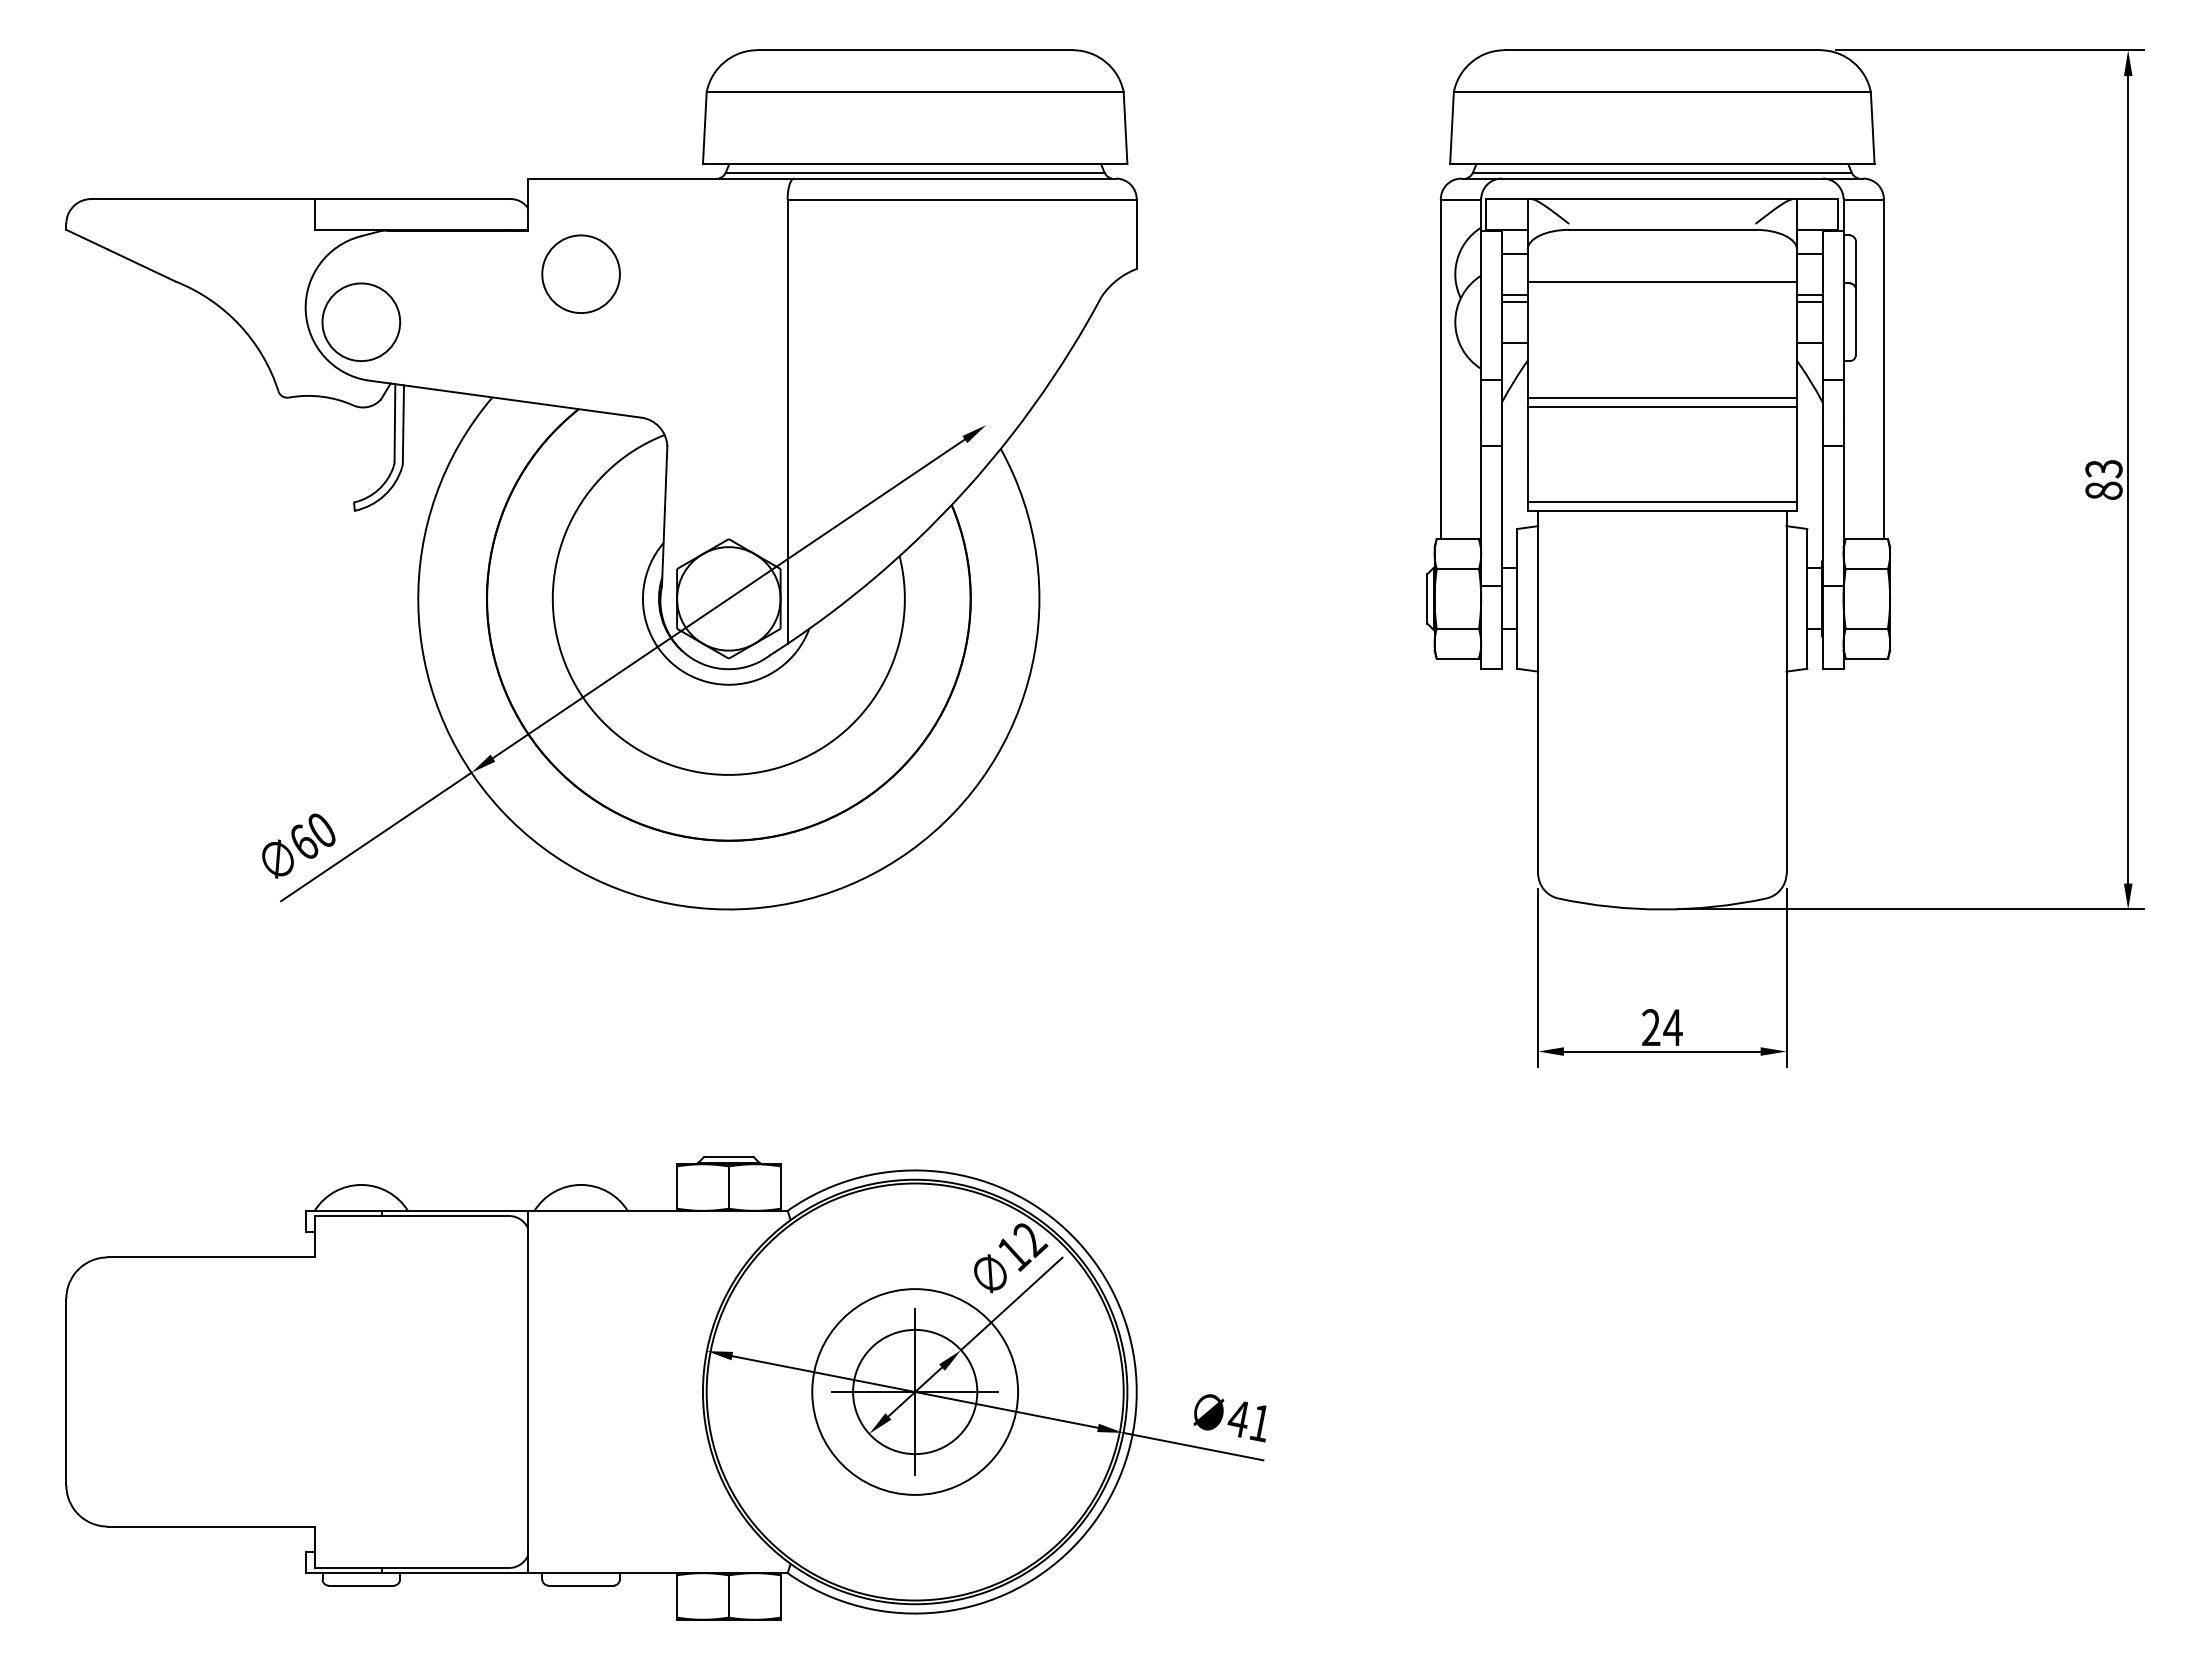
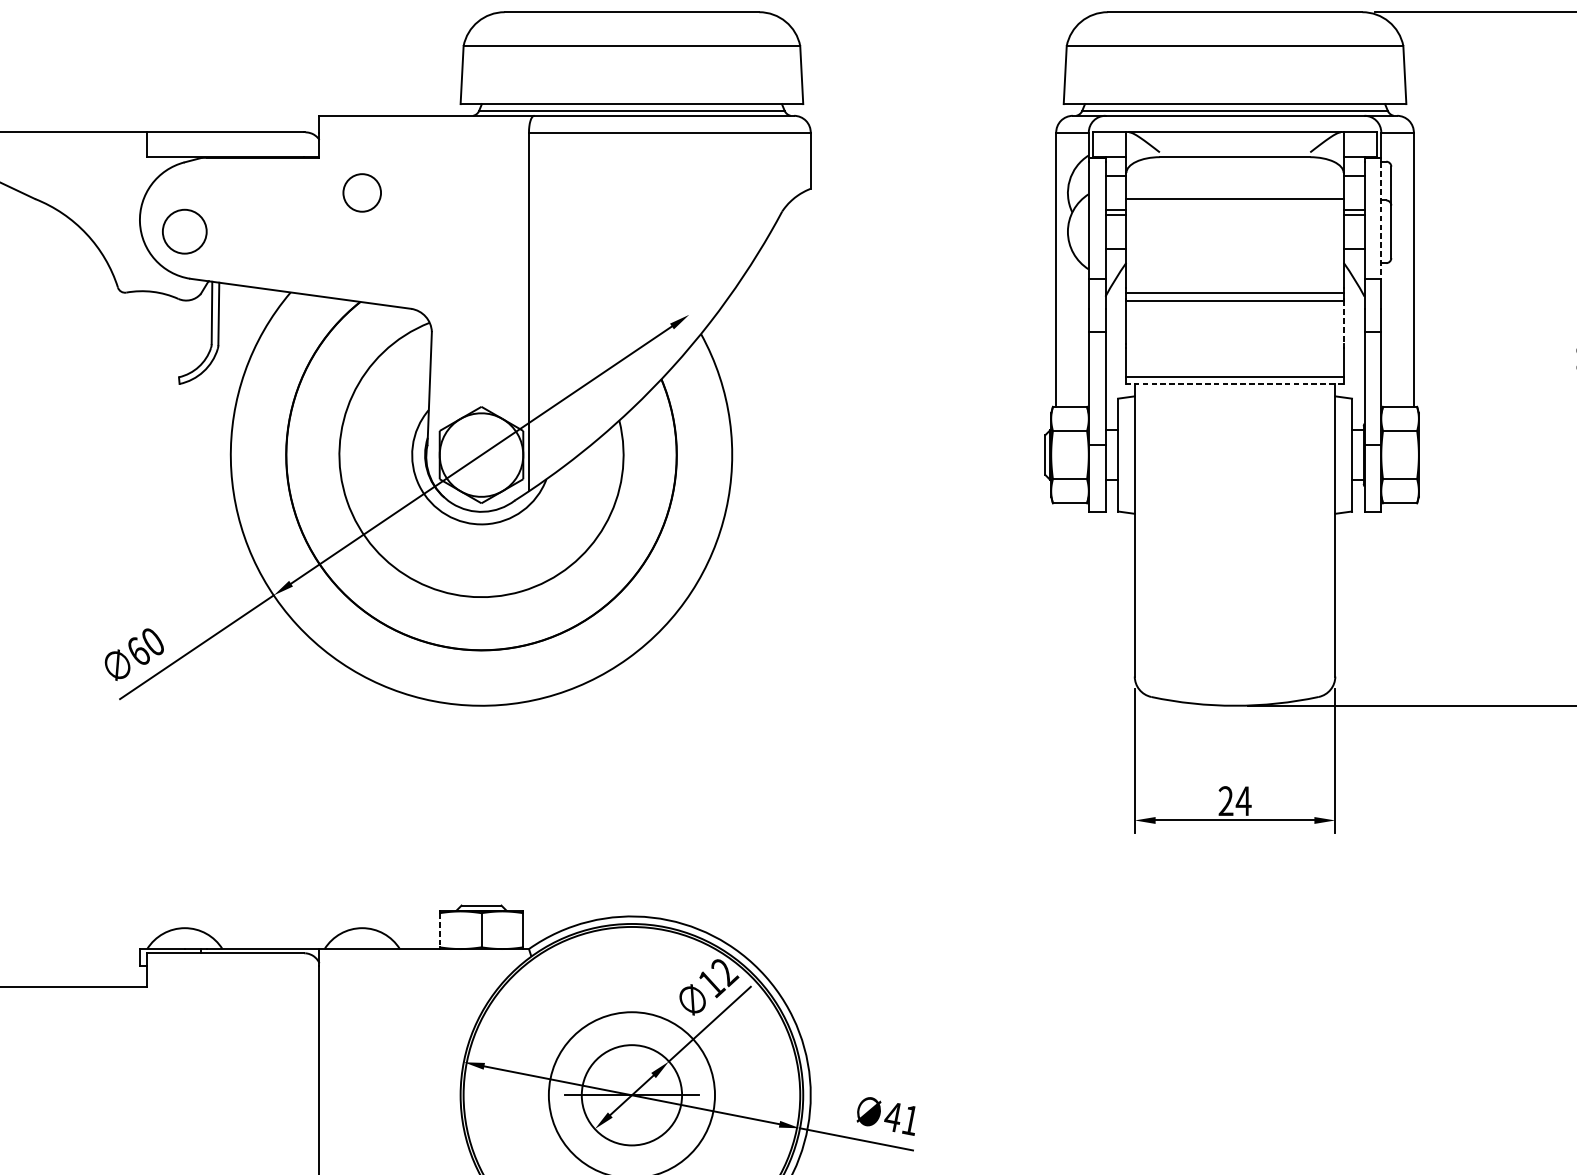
circle: (580, 273) -> (361, 192), size x0.6
line: (1843, 308) -> (1381, 220), solid -> dashed
circle: (360, 321) -> (184, 231), size x0.7
line: (1796, 435) -> (1343, 323), solid -> dashed
line: (1662, 510) -> (1235, 383), solid -> dashed
line: (677, 1188) -> (440, 931), solid -> dashed
line: (915, 1391) -> (632, 1094), removed

